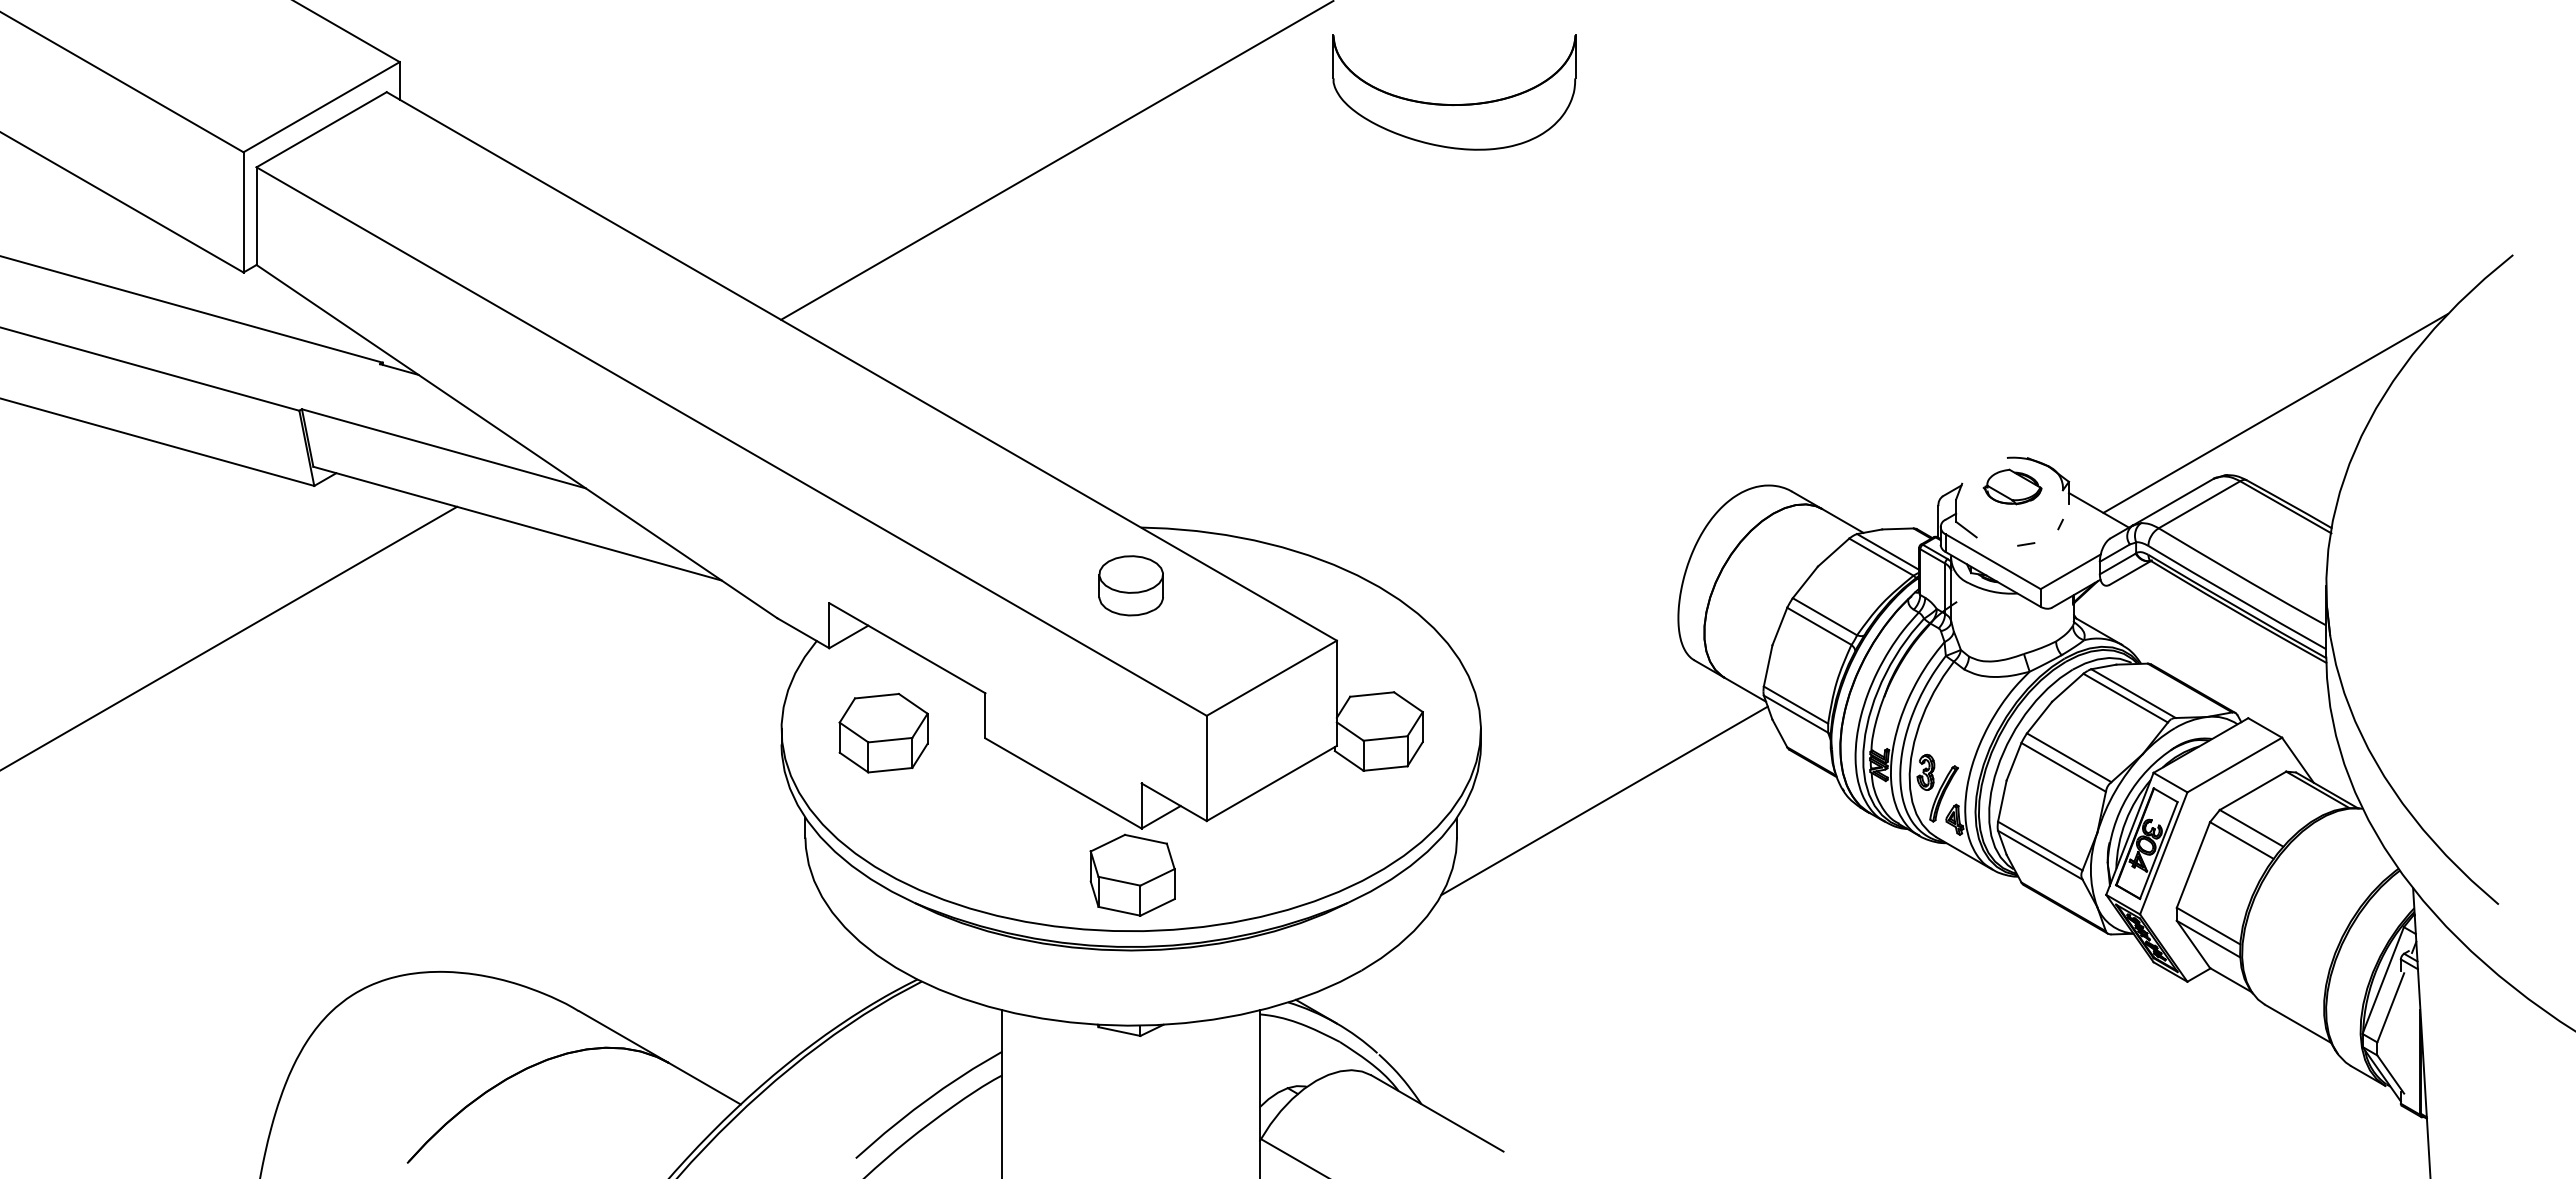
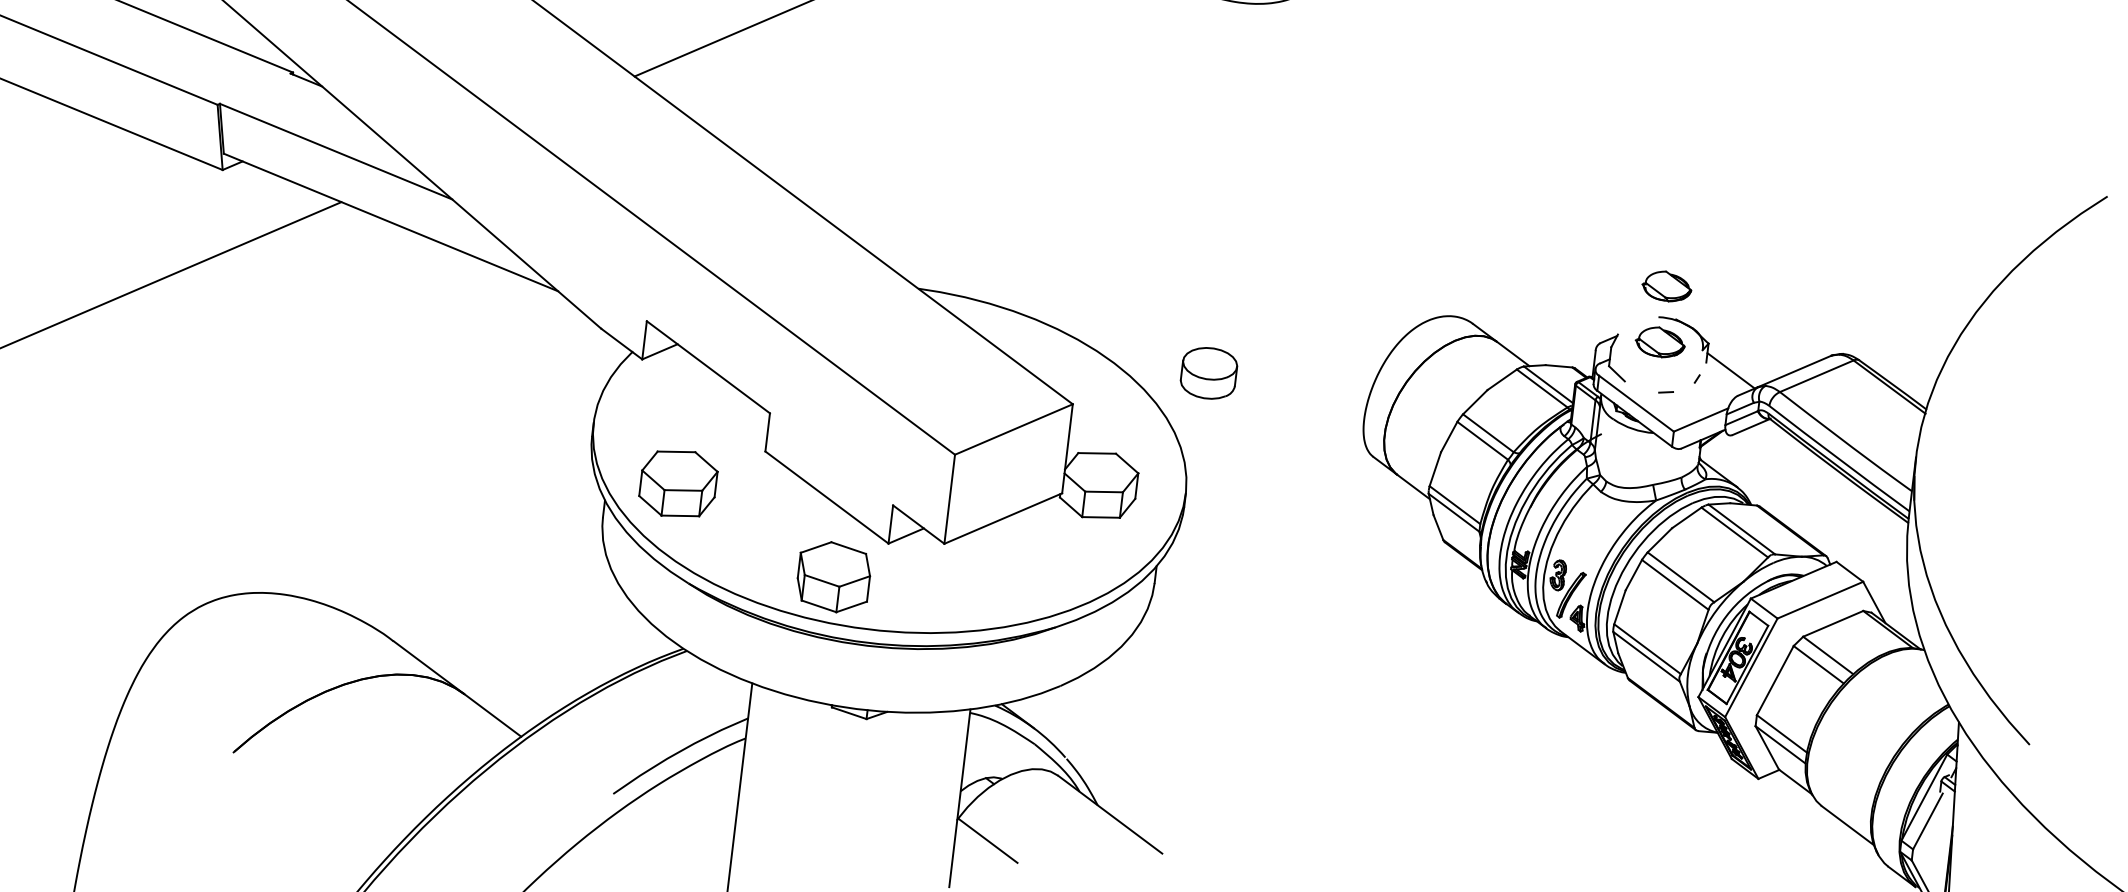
line: (2275, 413) -> (1890, 306), removed
part: (2012, 420) -> (1666, 286), added
part: (1130, 585) -> (1208, 373), moved
part: (883, 733) -> (678, 484), moved
line: (1604, 800) -> (1283, 566), removed
part: (1132, 874) -> (833, 576), moved

